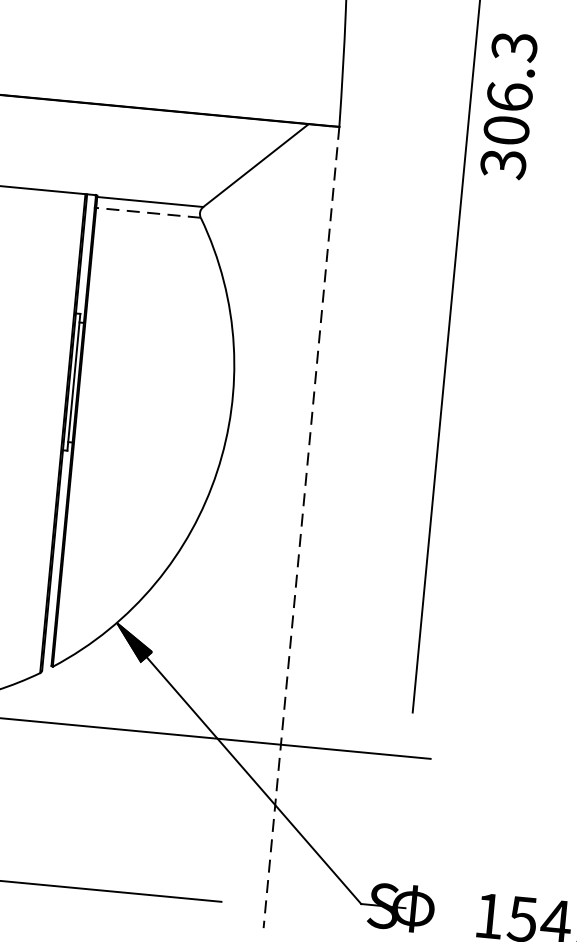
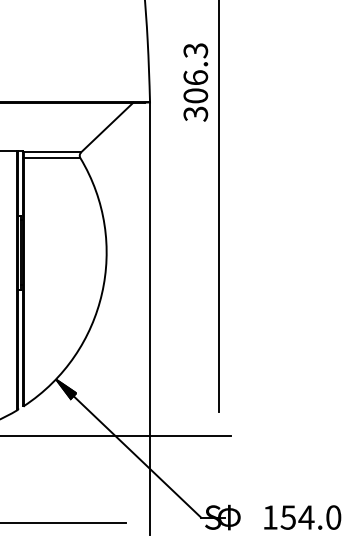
text: (508, 105) -> (195, 82), moved
line: (147, 213) -> (51, 158), dashed -> solid
line: (302, 528) -> (150, 319), dashed -> solid

